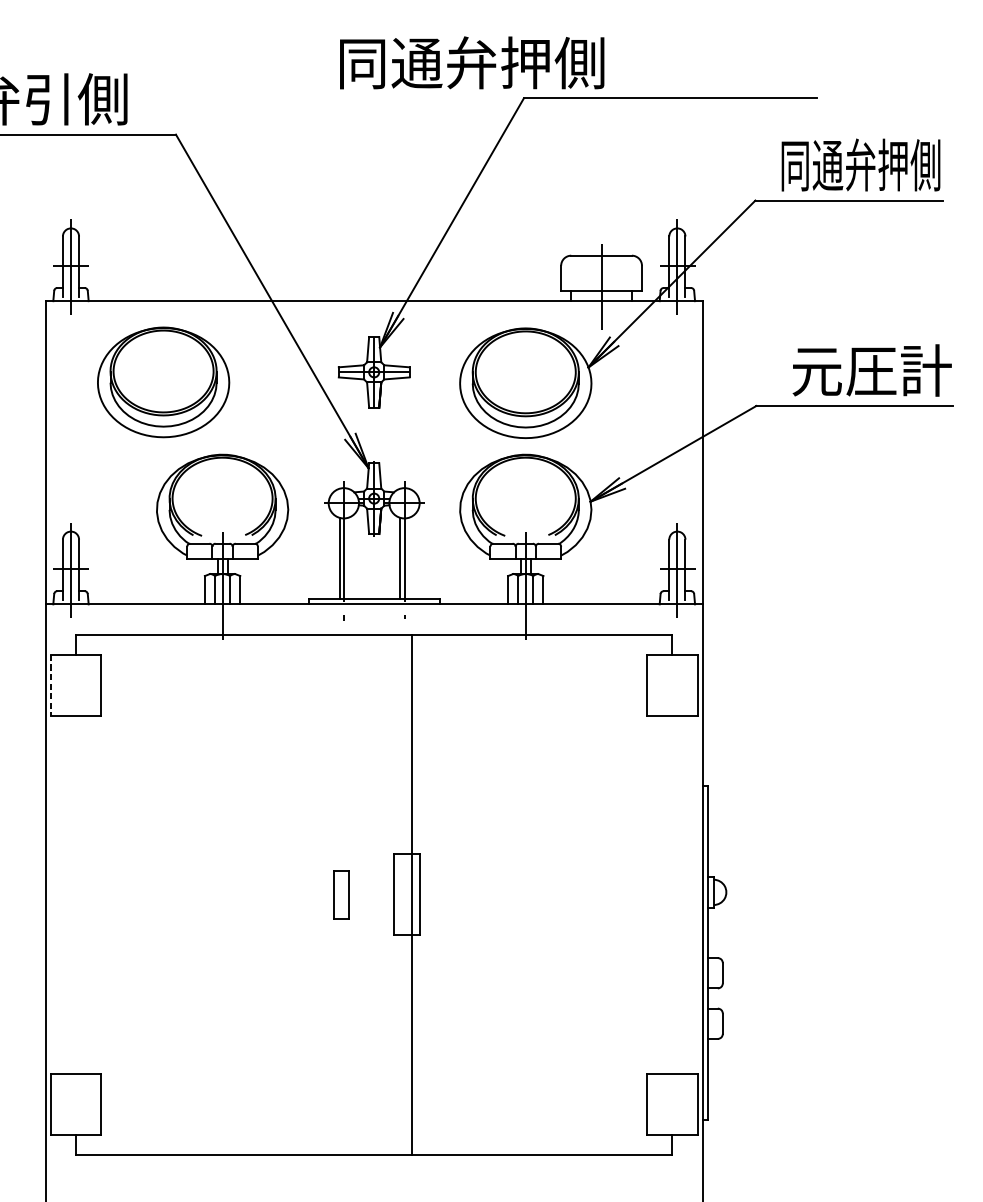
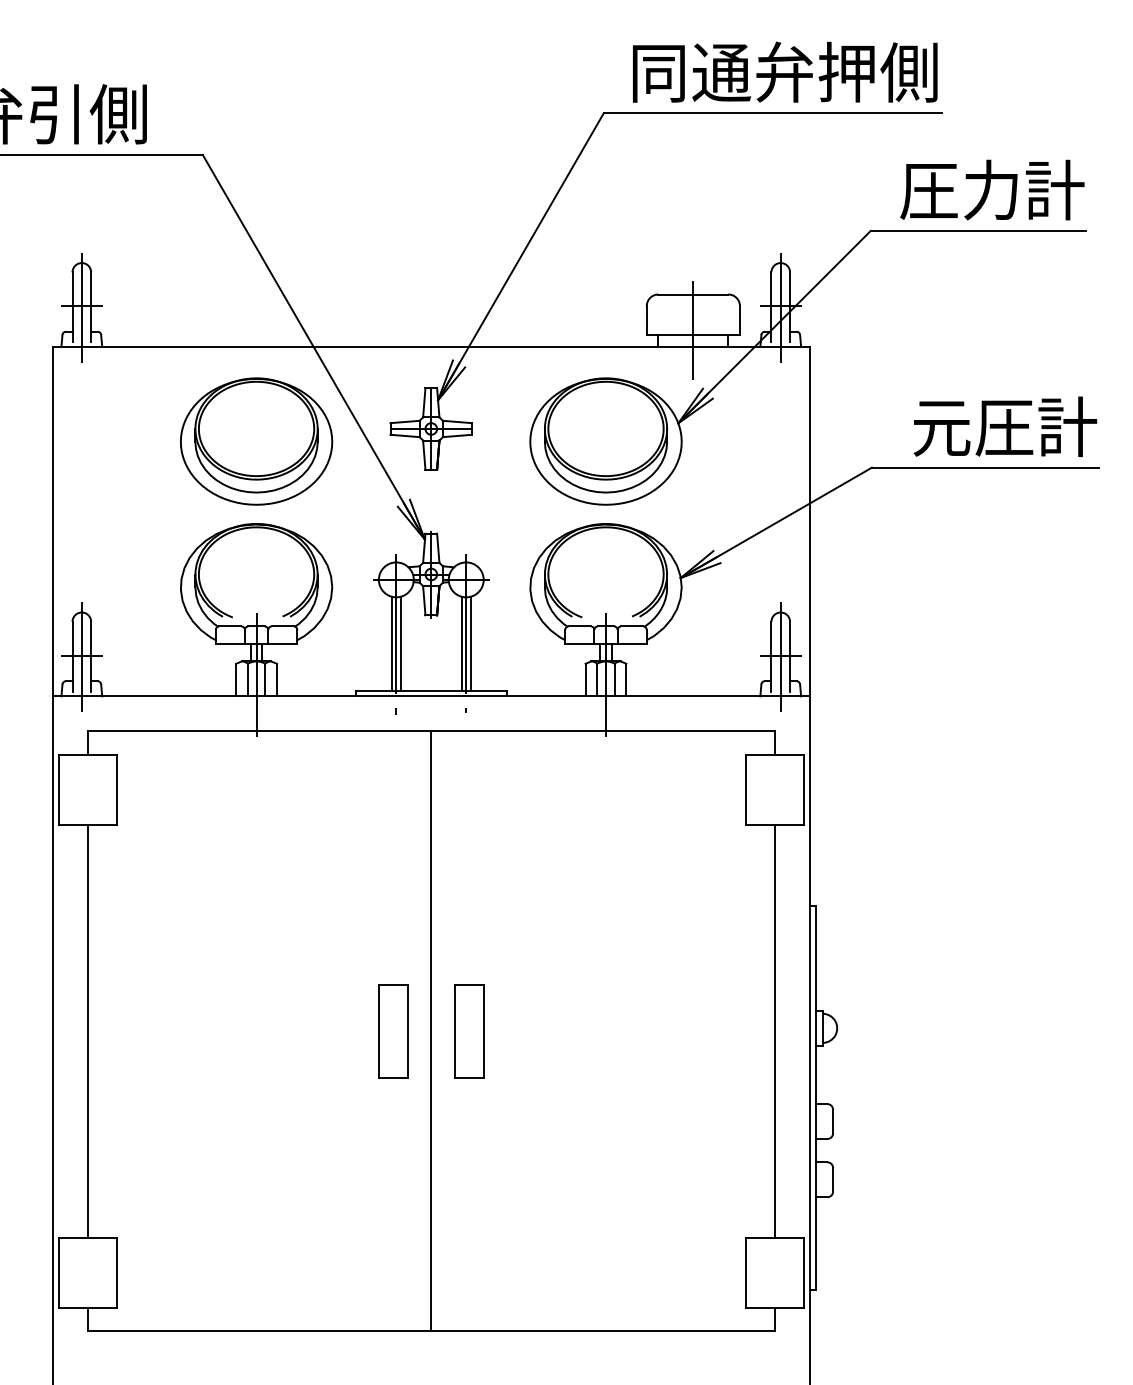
text: (472, 62) -> (785, 71), moved
text: (861, 164) -> (992, 189), 同通弁押側 -> 圧力計
part: (163, 382) -> (256, 441), moved
line: (348, 558) -> (401, 643), added
line: (408, 558) -> (470, 643), added
line: (50, 685) -> (58, 789), dashed -> solid
line: (75, 895) -> (87, 1031), added
part: (341, 895) -> (393, 1031), size x1.67
line: (412, 895) -> (431, 1031), moved
line: (671, 895) -> (774, 1031), added

